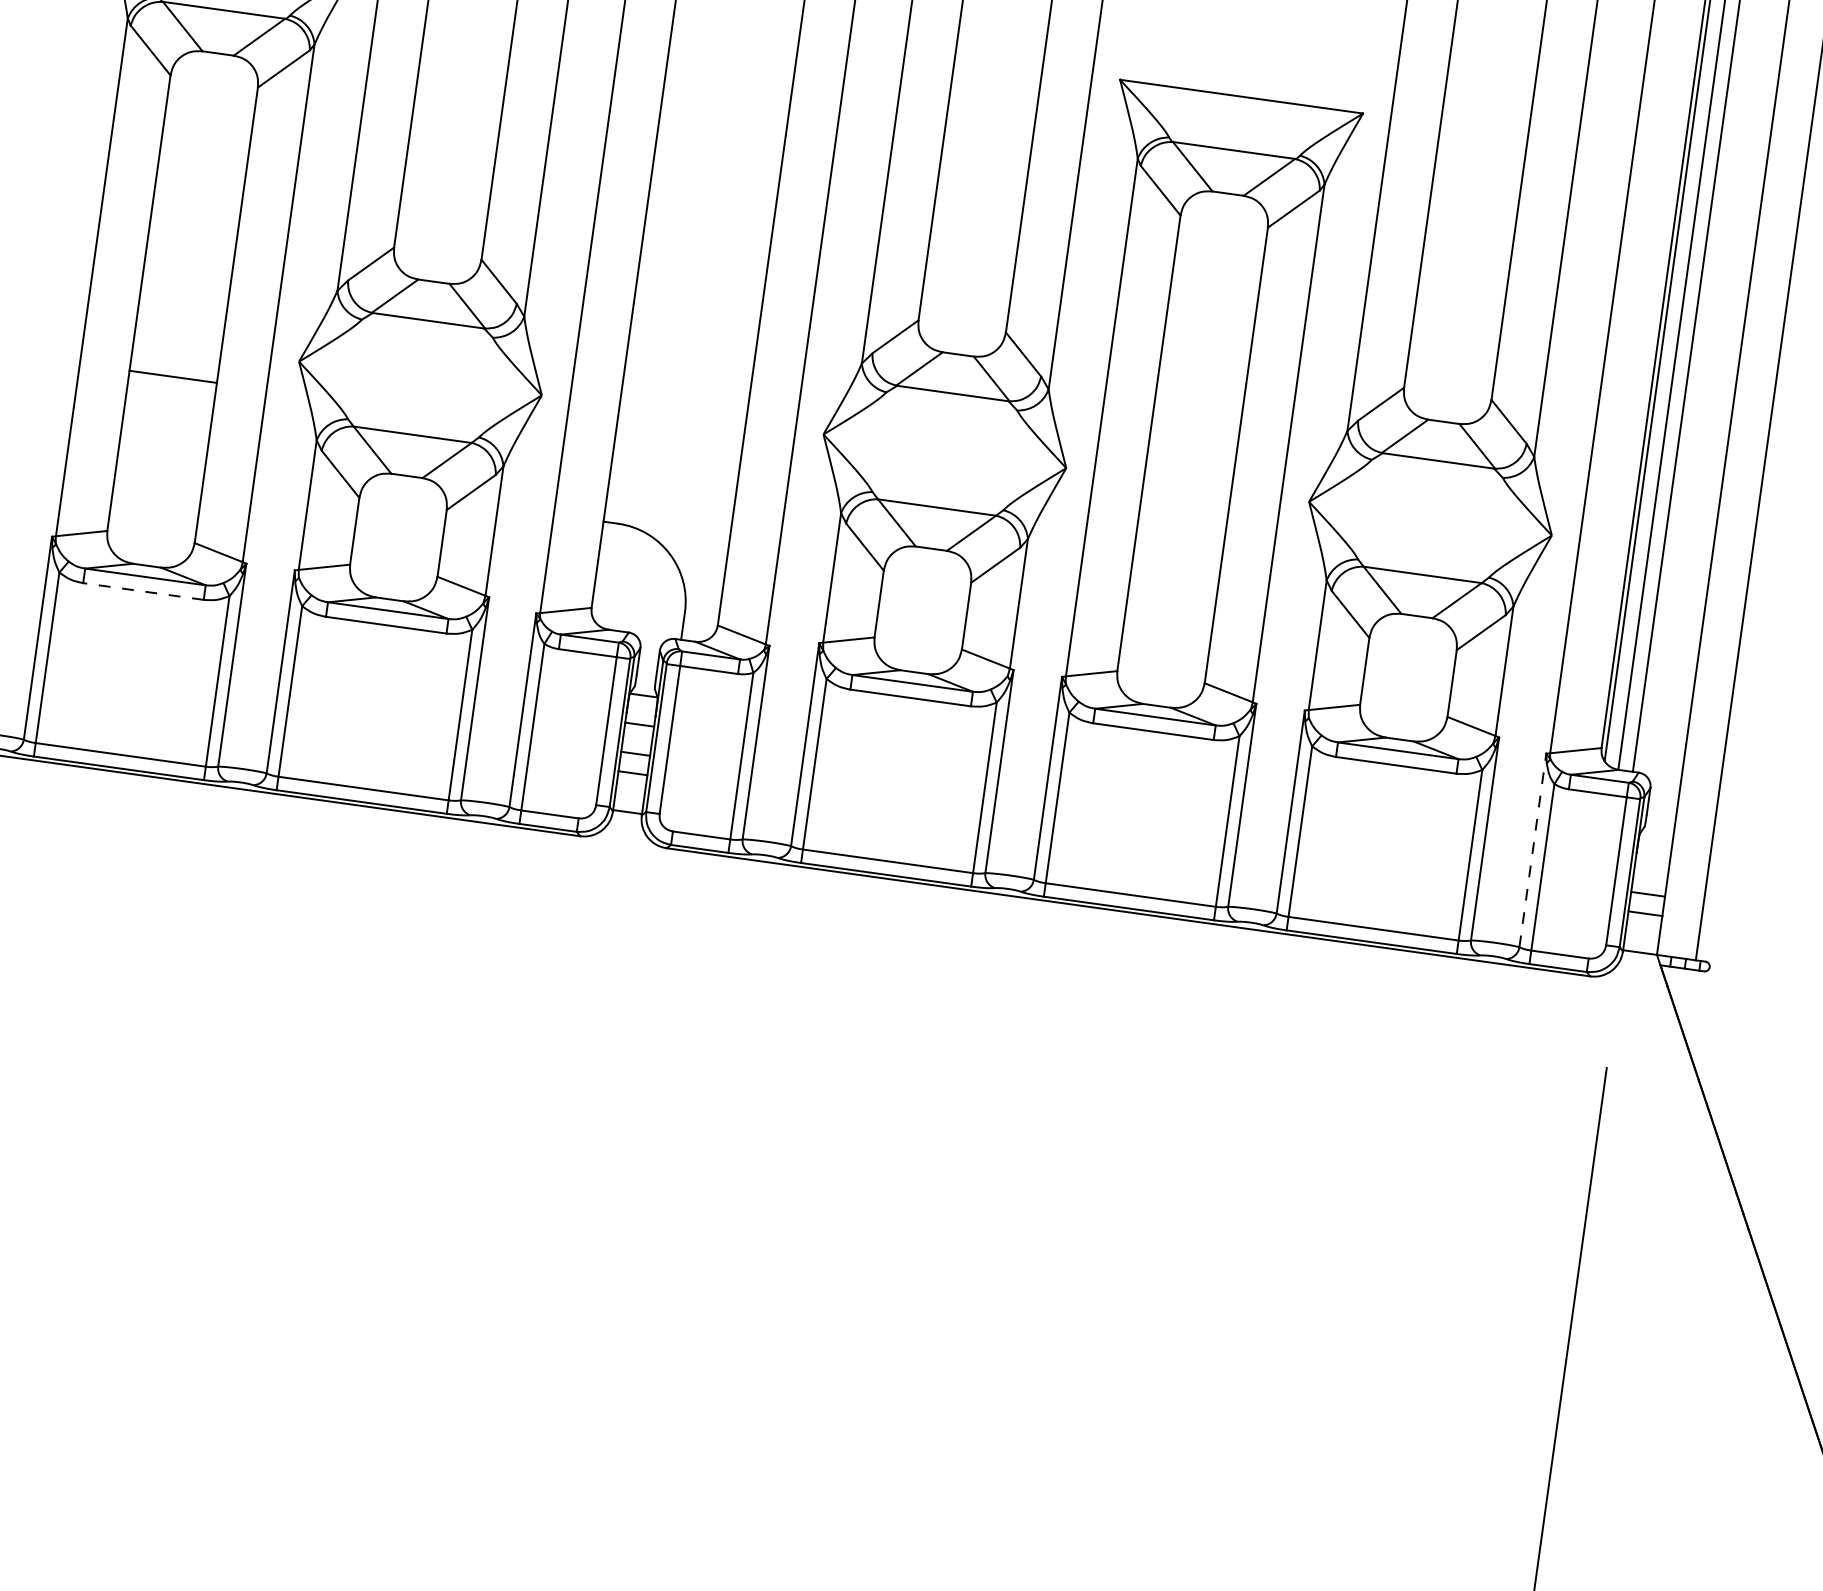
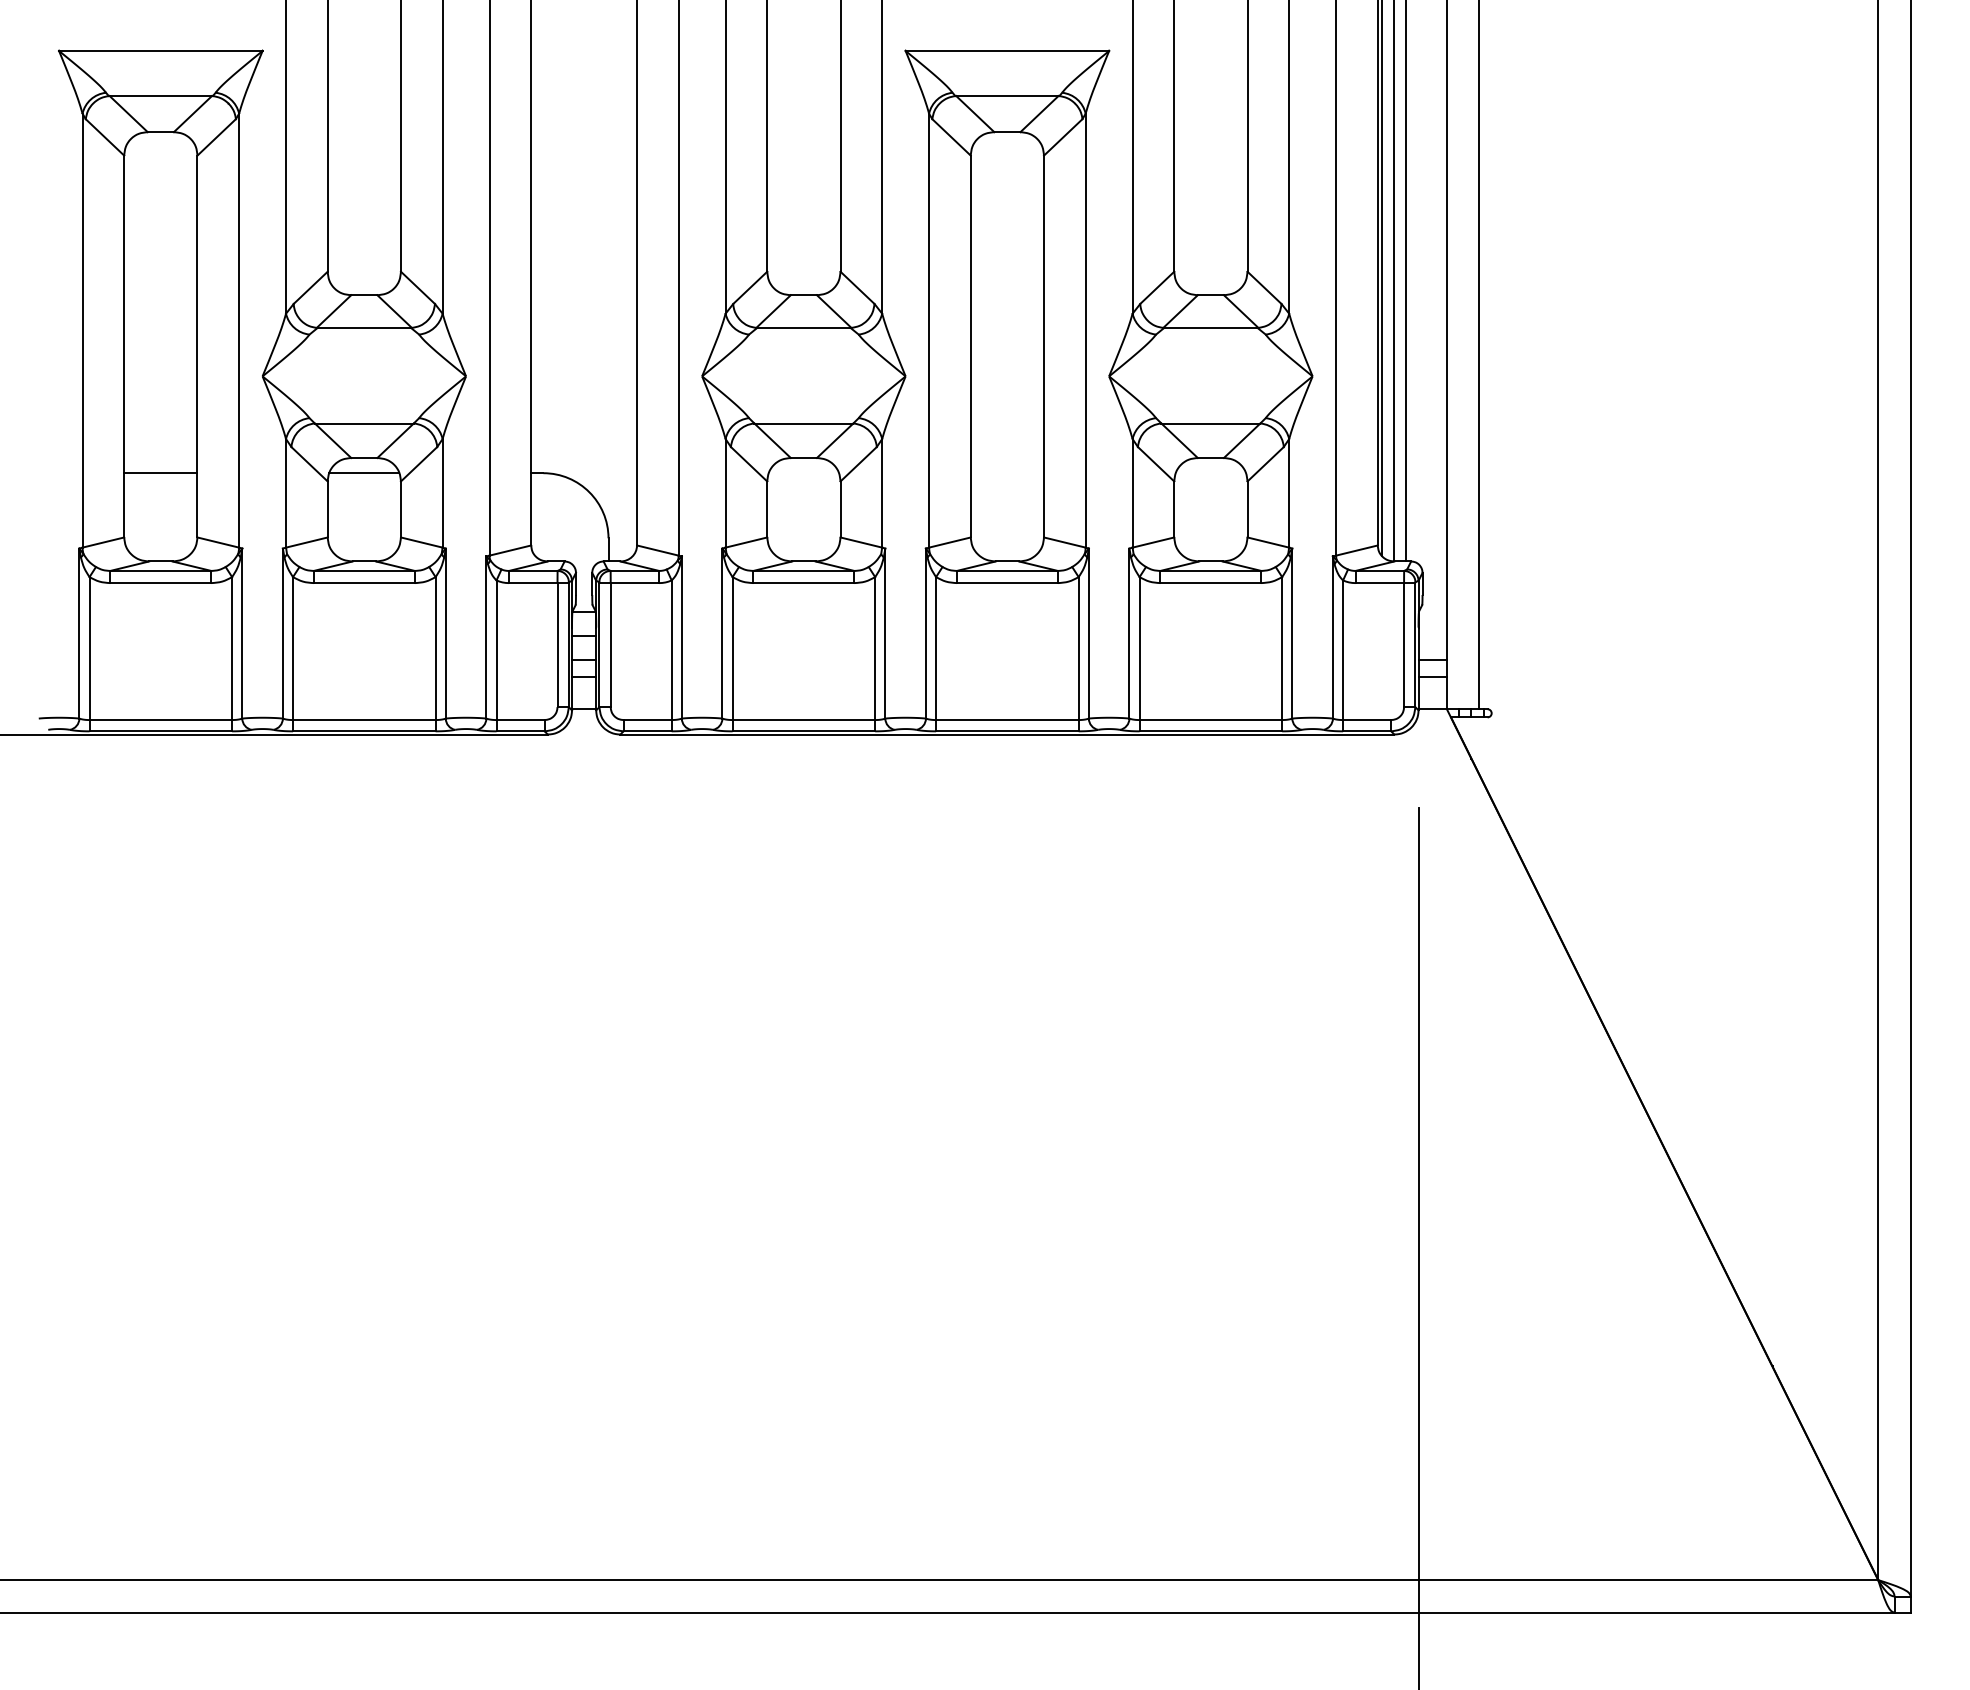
line: (172, 377) -> (160, 473), moved
line: (404, 494) -> (364, 473), added
line: (143, 591) -> (160, 583), dashed -> solid
line: (1532, 850) -> (1332, 637), dashed -> solid

